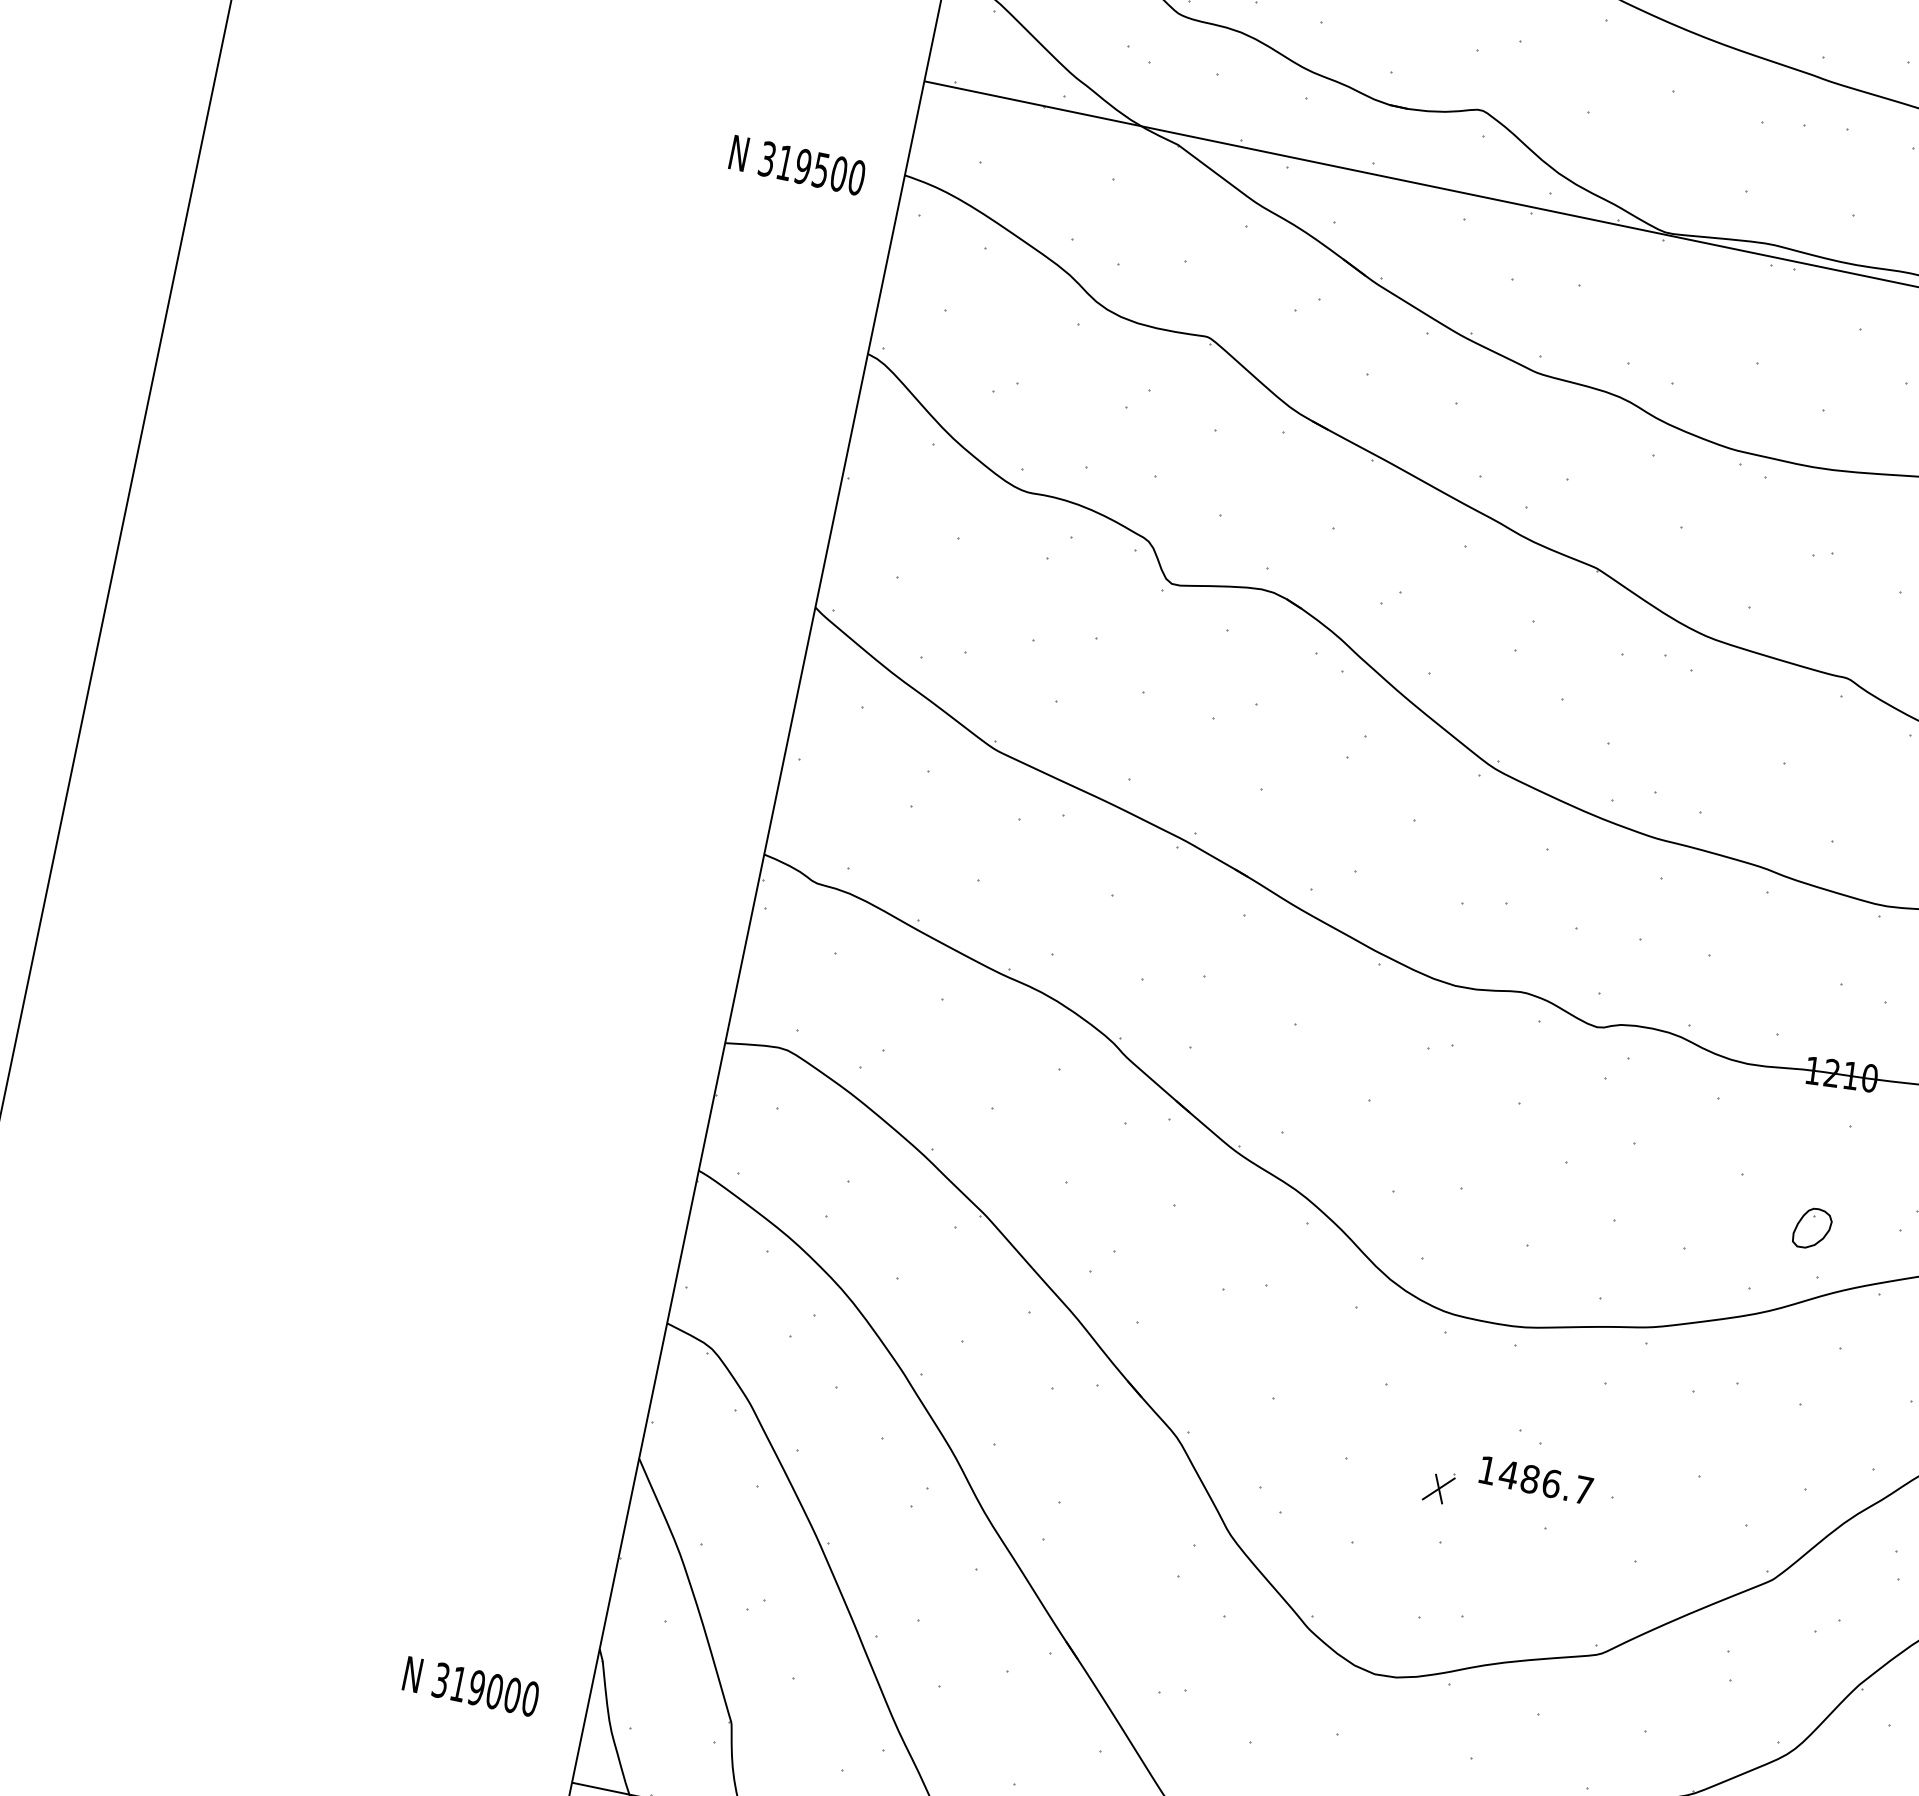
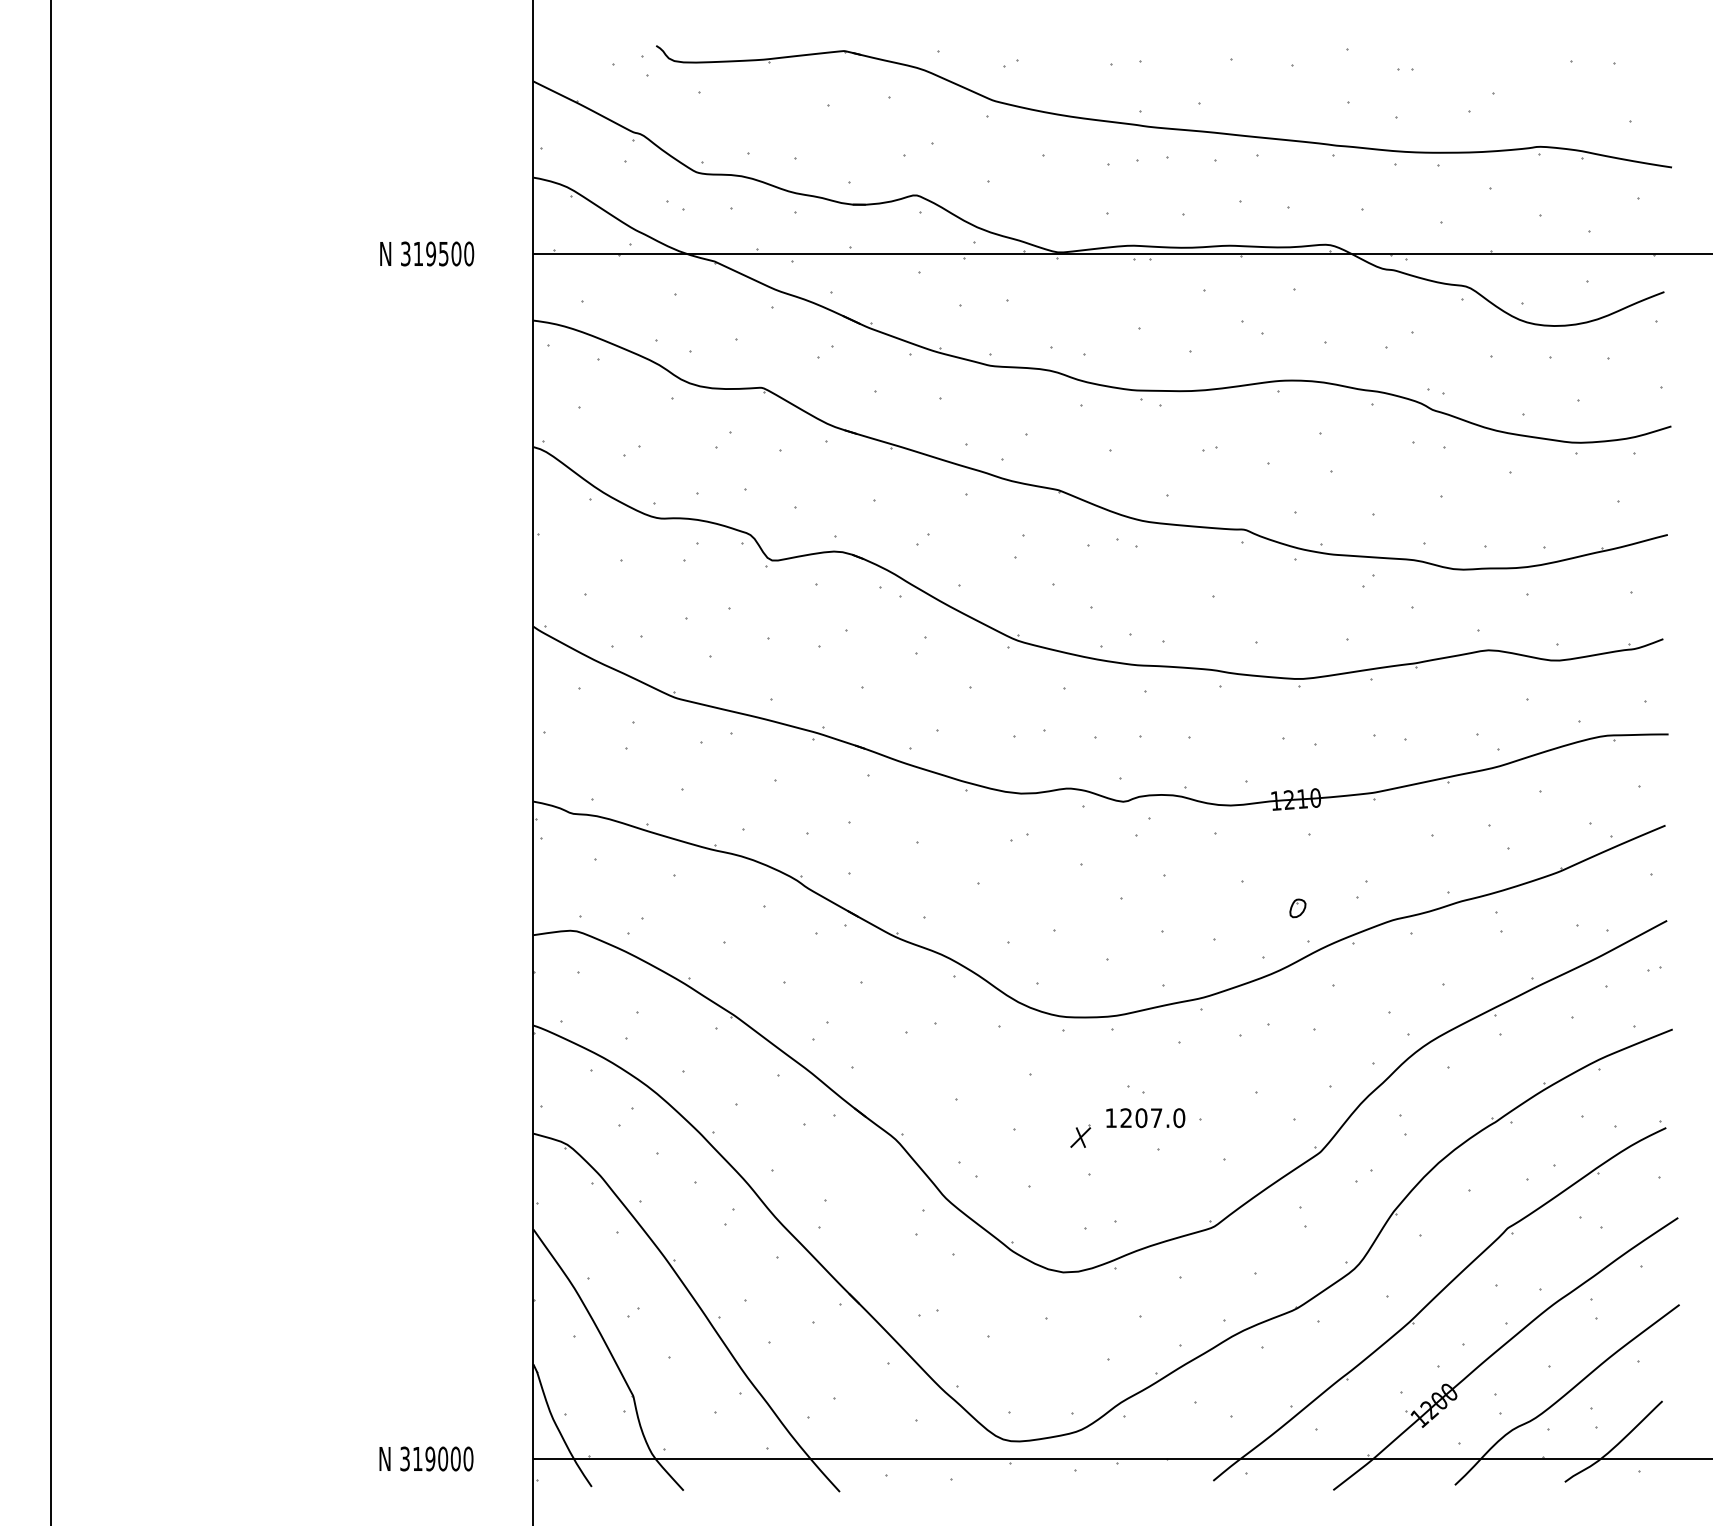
text: (798, 164) -> (427, 253), moved
part: (1811, 1228) -> (1297, 908), size x0.62
text: (1545, 1482) -> (1152, 1118), 1486.7 -> 1207.0
text: (471, 1686) -> (426, 1458), moved

